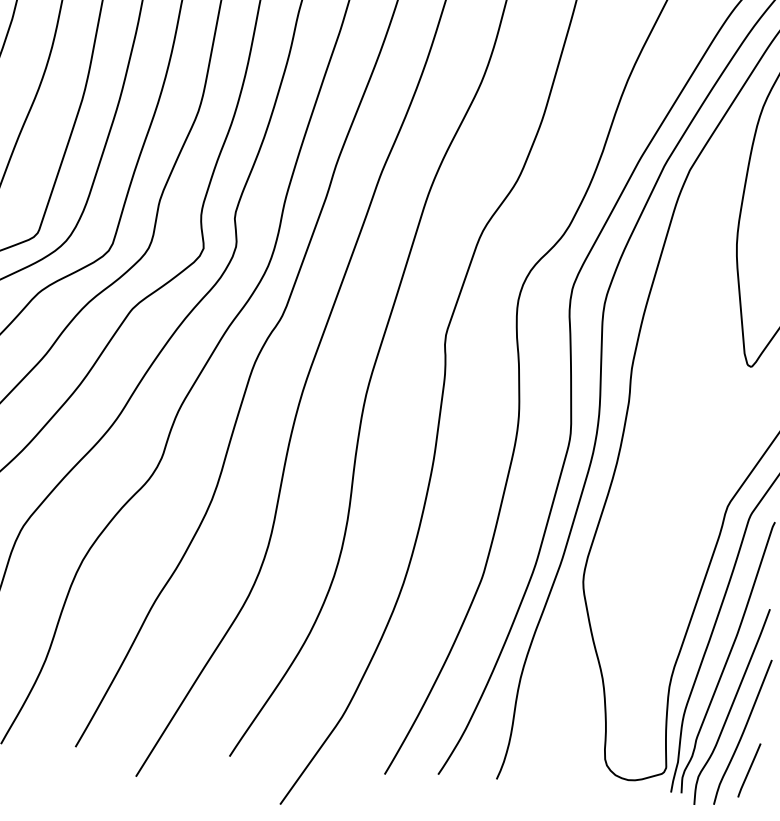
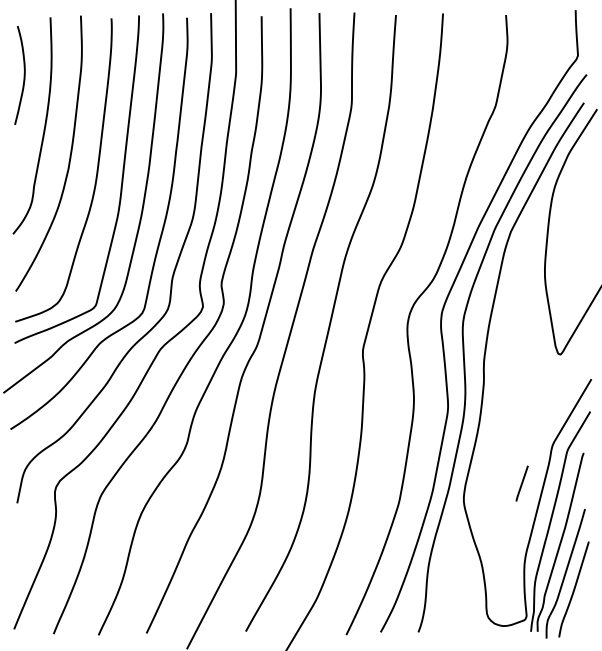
line: (748, 770) -> (521, 483), moved

